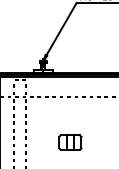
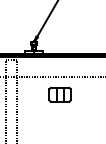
part: (70, 142) -> (60, 94), moved

